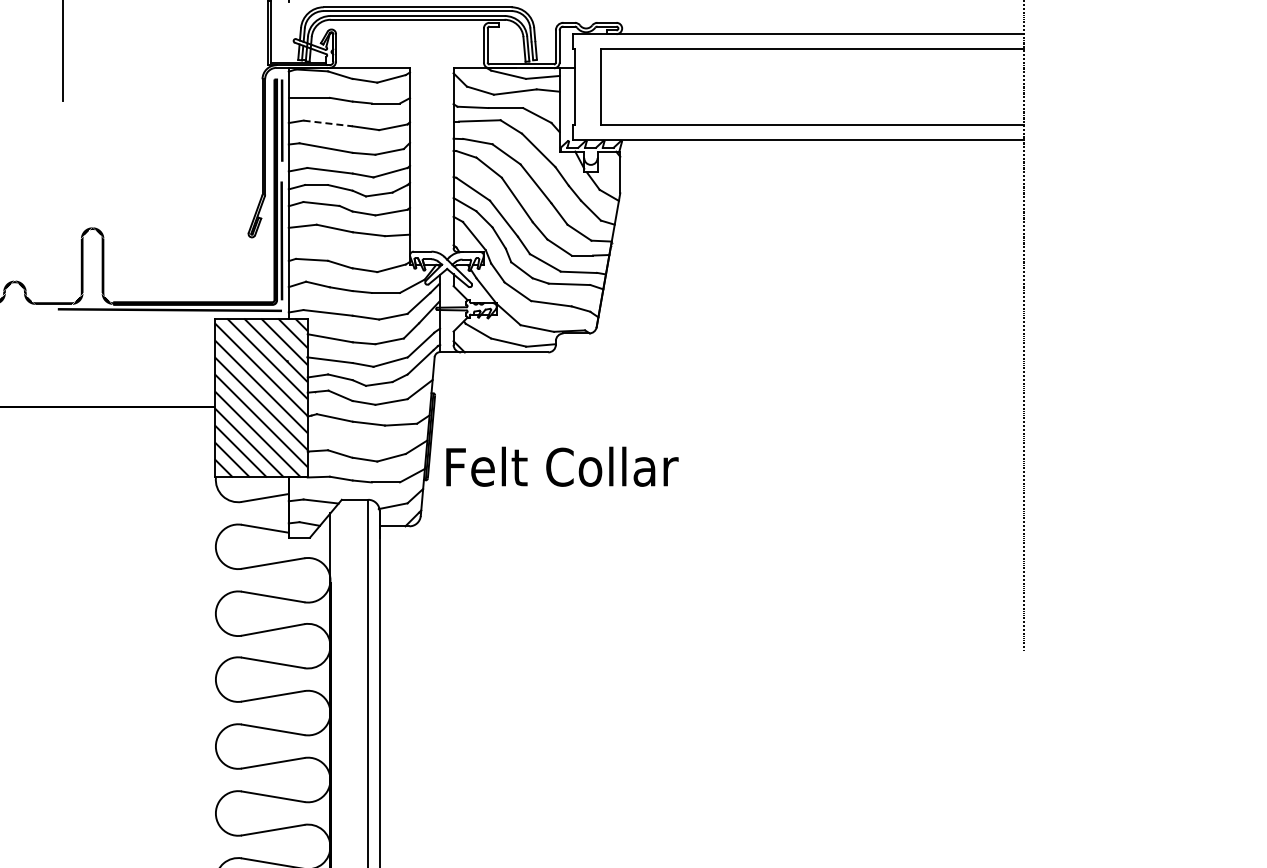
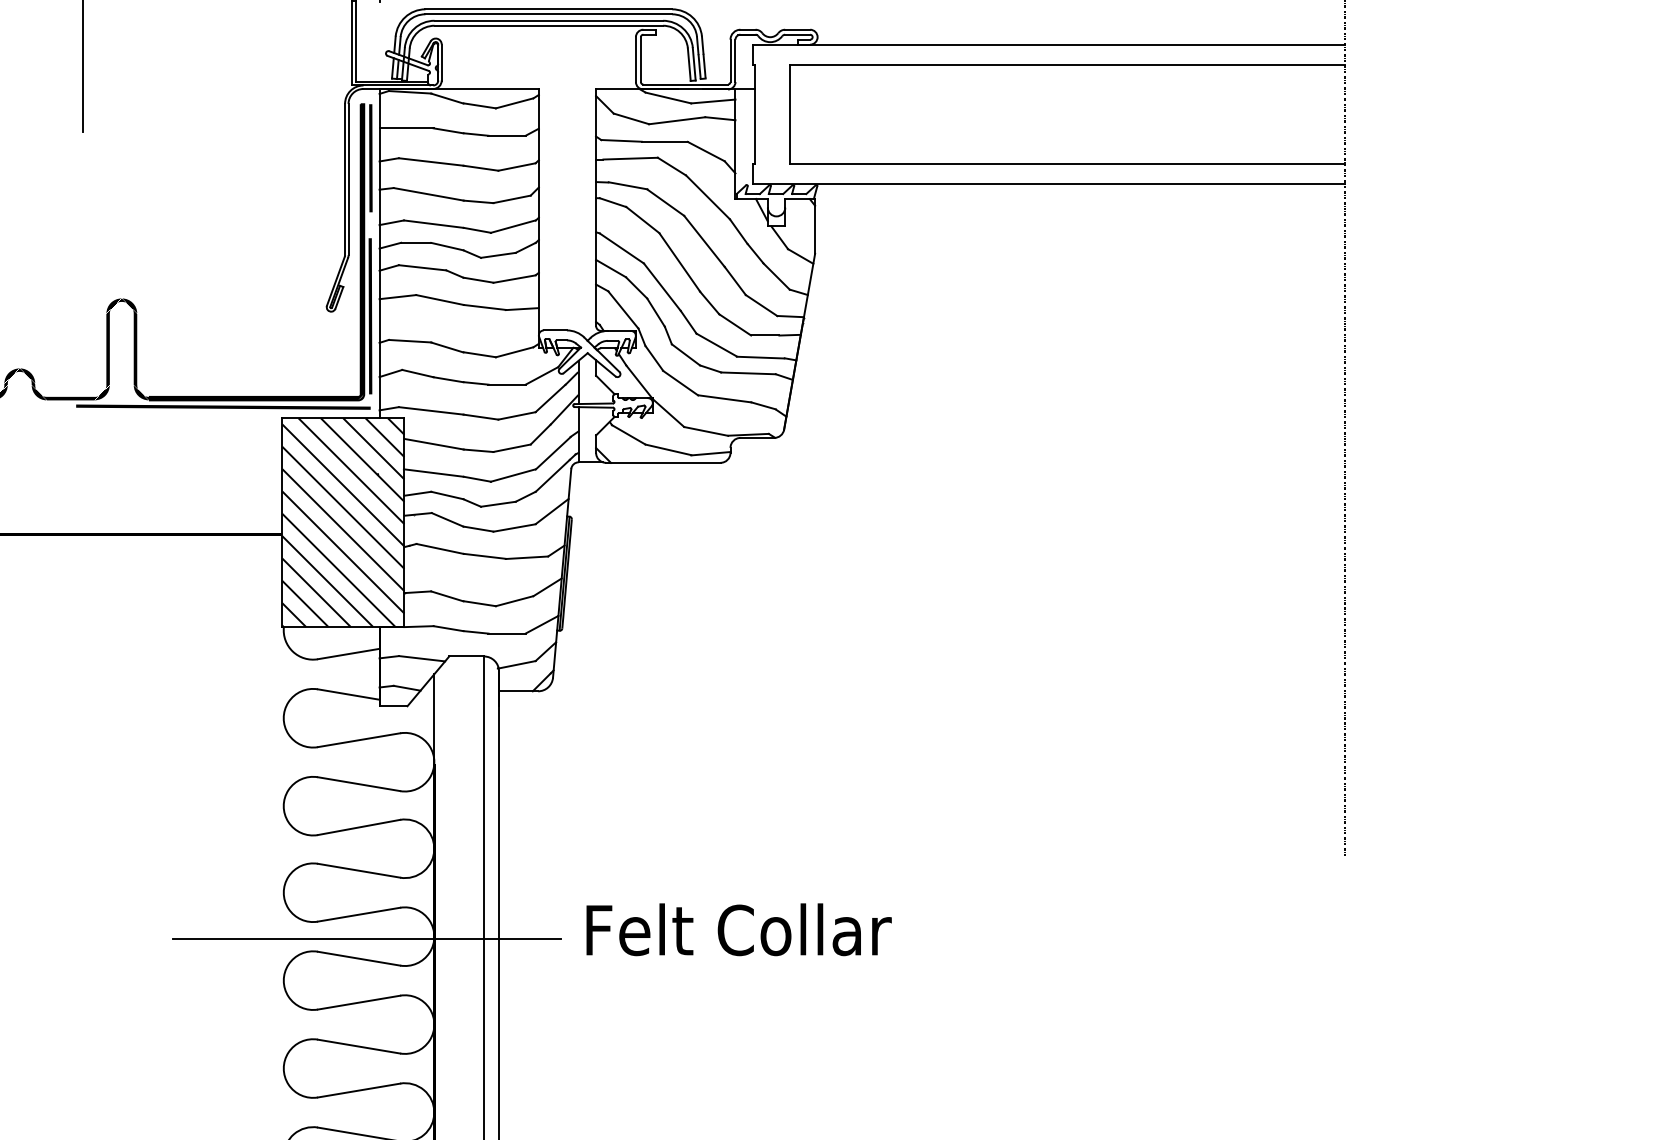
line: (328, 123) -> (431, 162), dashed -> solid
text: (562, 466) -> (739, 929), moved
line: (279, 715) -> (367, 939), added

